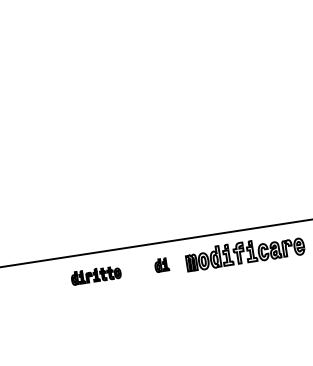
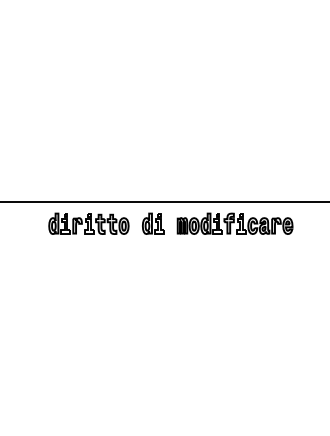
part: (161, 265) -> (153, 223), size x1.67
part: (95, 275) -> (88, 223), size x1.67

